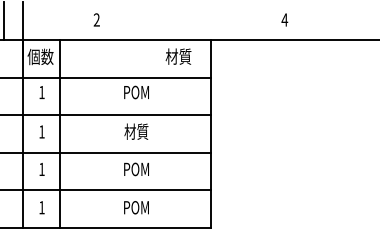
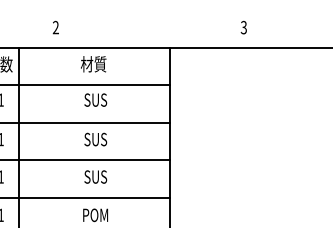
text: (284, 19) -> (243, 27), 4 -> 3
text: (178, 56) -> (93, 64), moved
text: (136, 92) -> (95, 100), POM -> SUS
text: (136, 131) -> (95, 139), 材質 -> SUS
text: (136, 169) -> (95, 177), POM -> SUS

